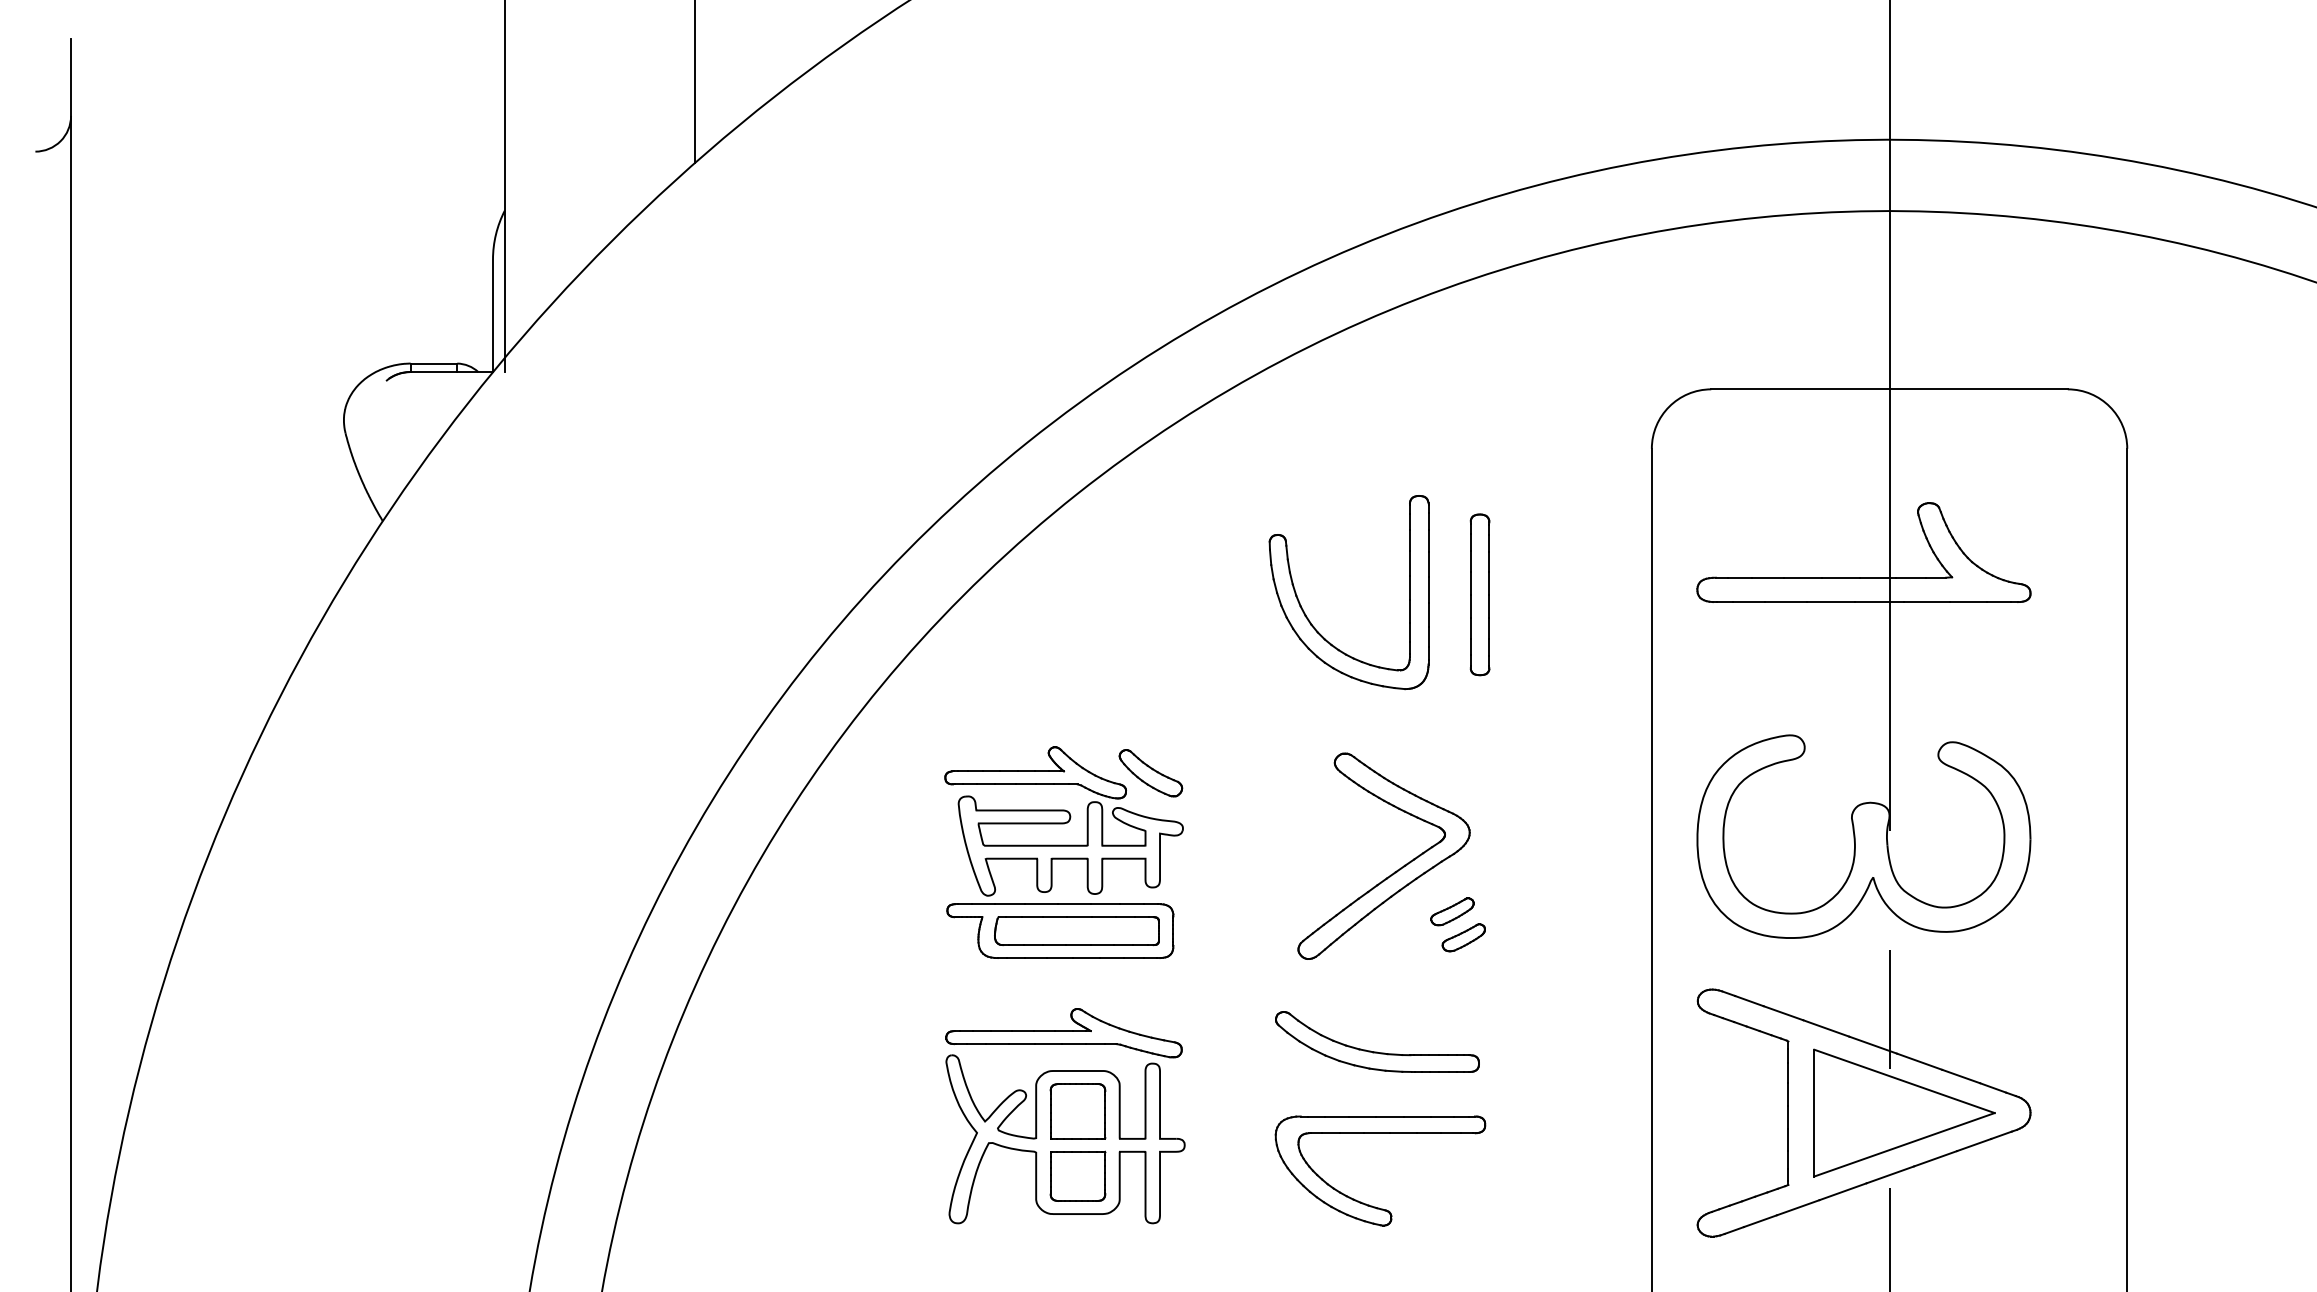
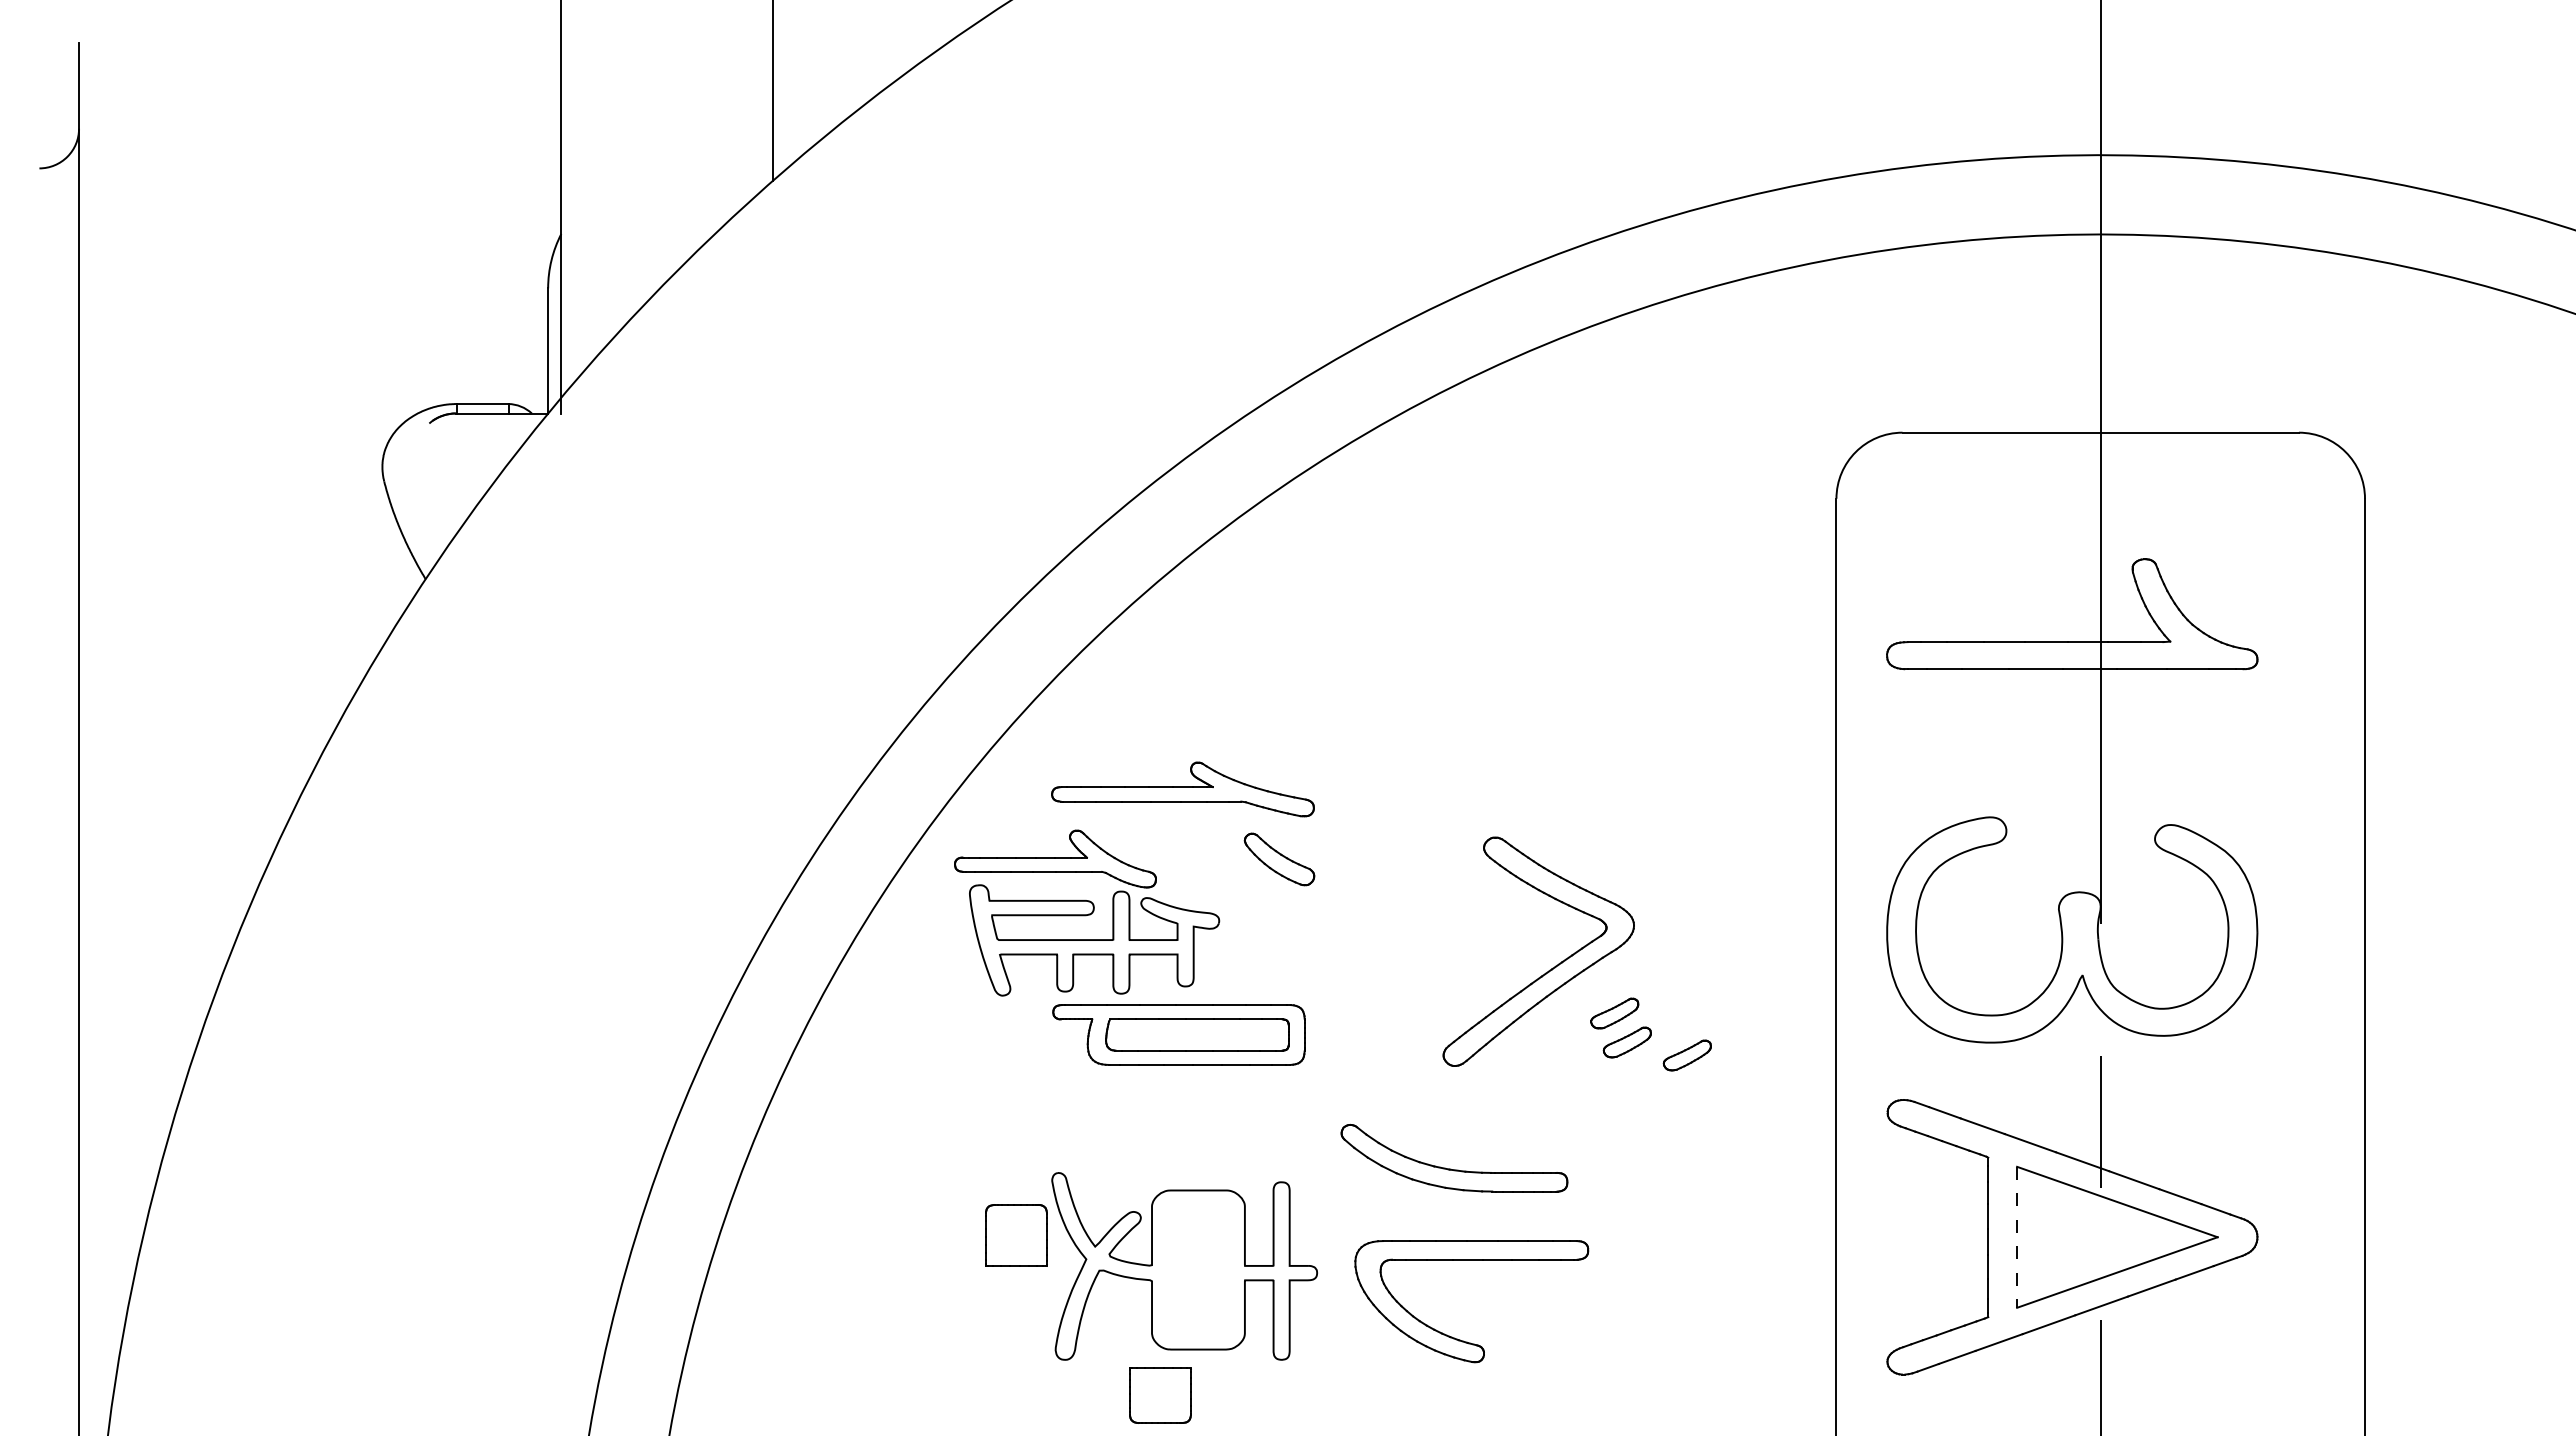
part: (1480, 594) -> (1645, 660), removed
part: (1308, 617) -> (1454, 686), removed
part: (1064, 820) -> (1087, 912), moved
part: (1516, 949) -> (1686, 1055), added
part: (1063, 1033) -> (1182, 789), moved
part: (1373, 1051) -> (1450, 1168), moved
part: (1077, 1111) -> (1016, 1235), moved
line: (1814, 1113) -> (2017, 1237), solid -> dashed
part: (1077, 1176) -> (1160, 1395), moved
part: (1367, 1204) -> (1457, 1338), moved

